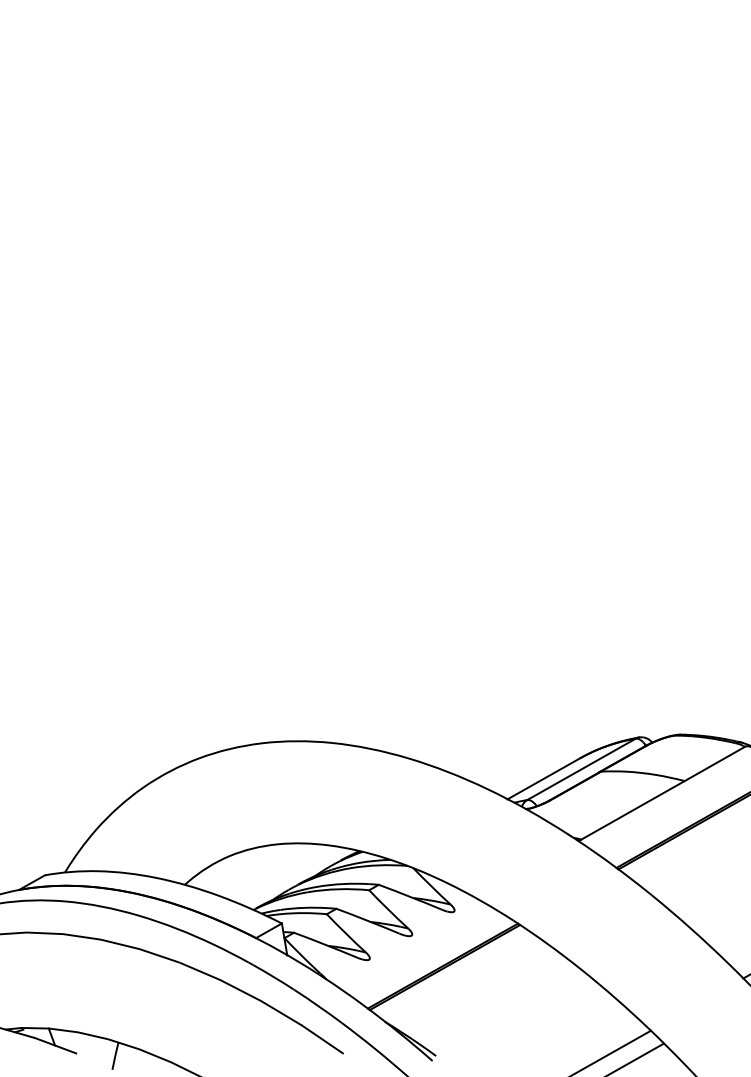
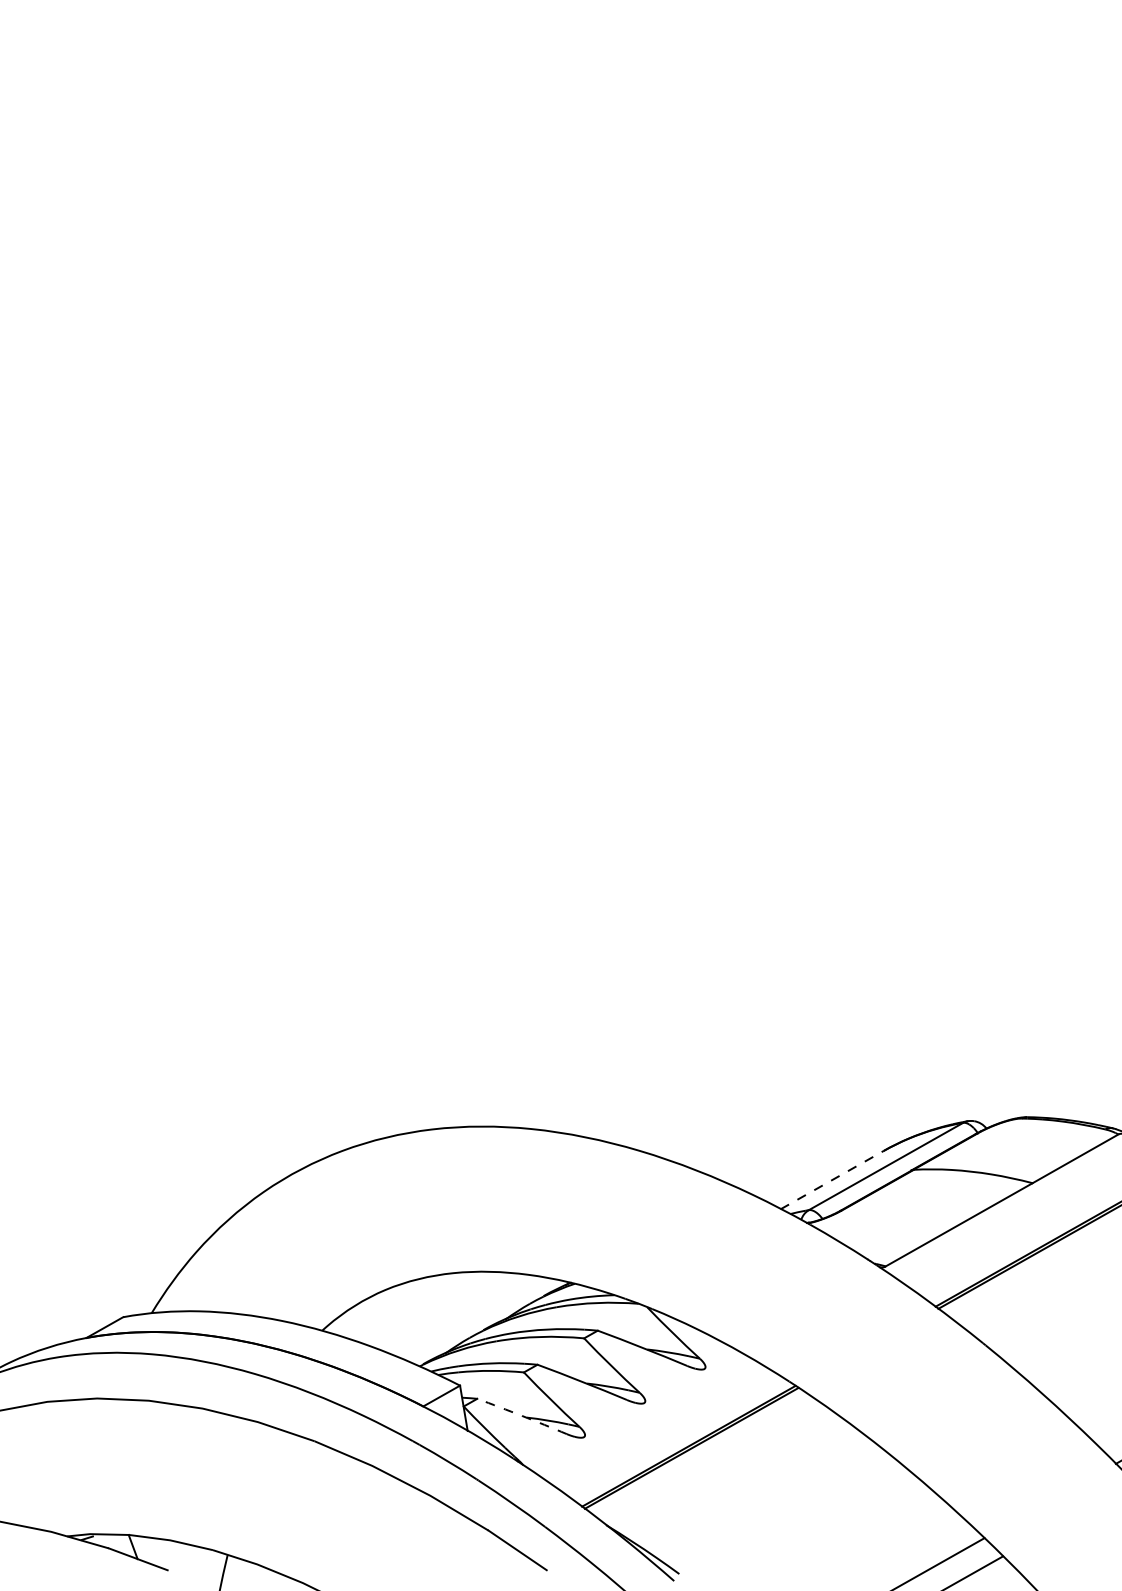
line: (543, 778) -> (832, 1179), solid -> dashed
arc: (325, 944) -> (522, 1415), solid -> dashed

